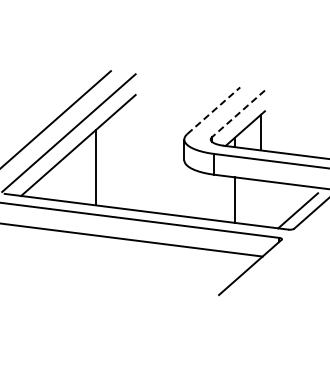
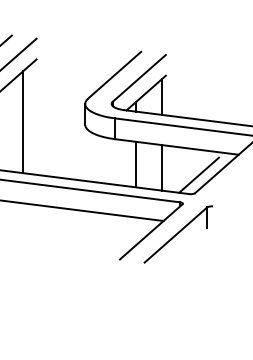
line: (214, 110) -> (115, 74), dashed -> solid
line: (238, 114) -> (139, 78), dashed -> solid
line: (122, 157) -> (23, 121), added
line: (261, 203) -> (162, 167), added
part: (277, 270) -> (178, 234), added

